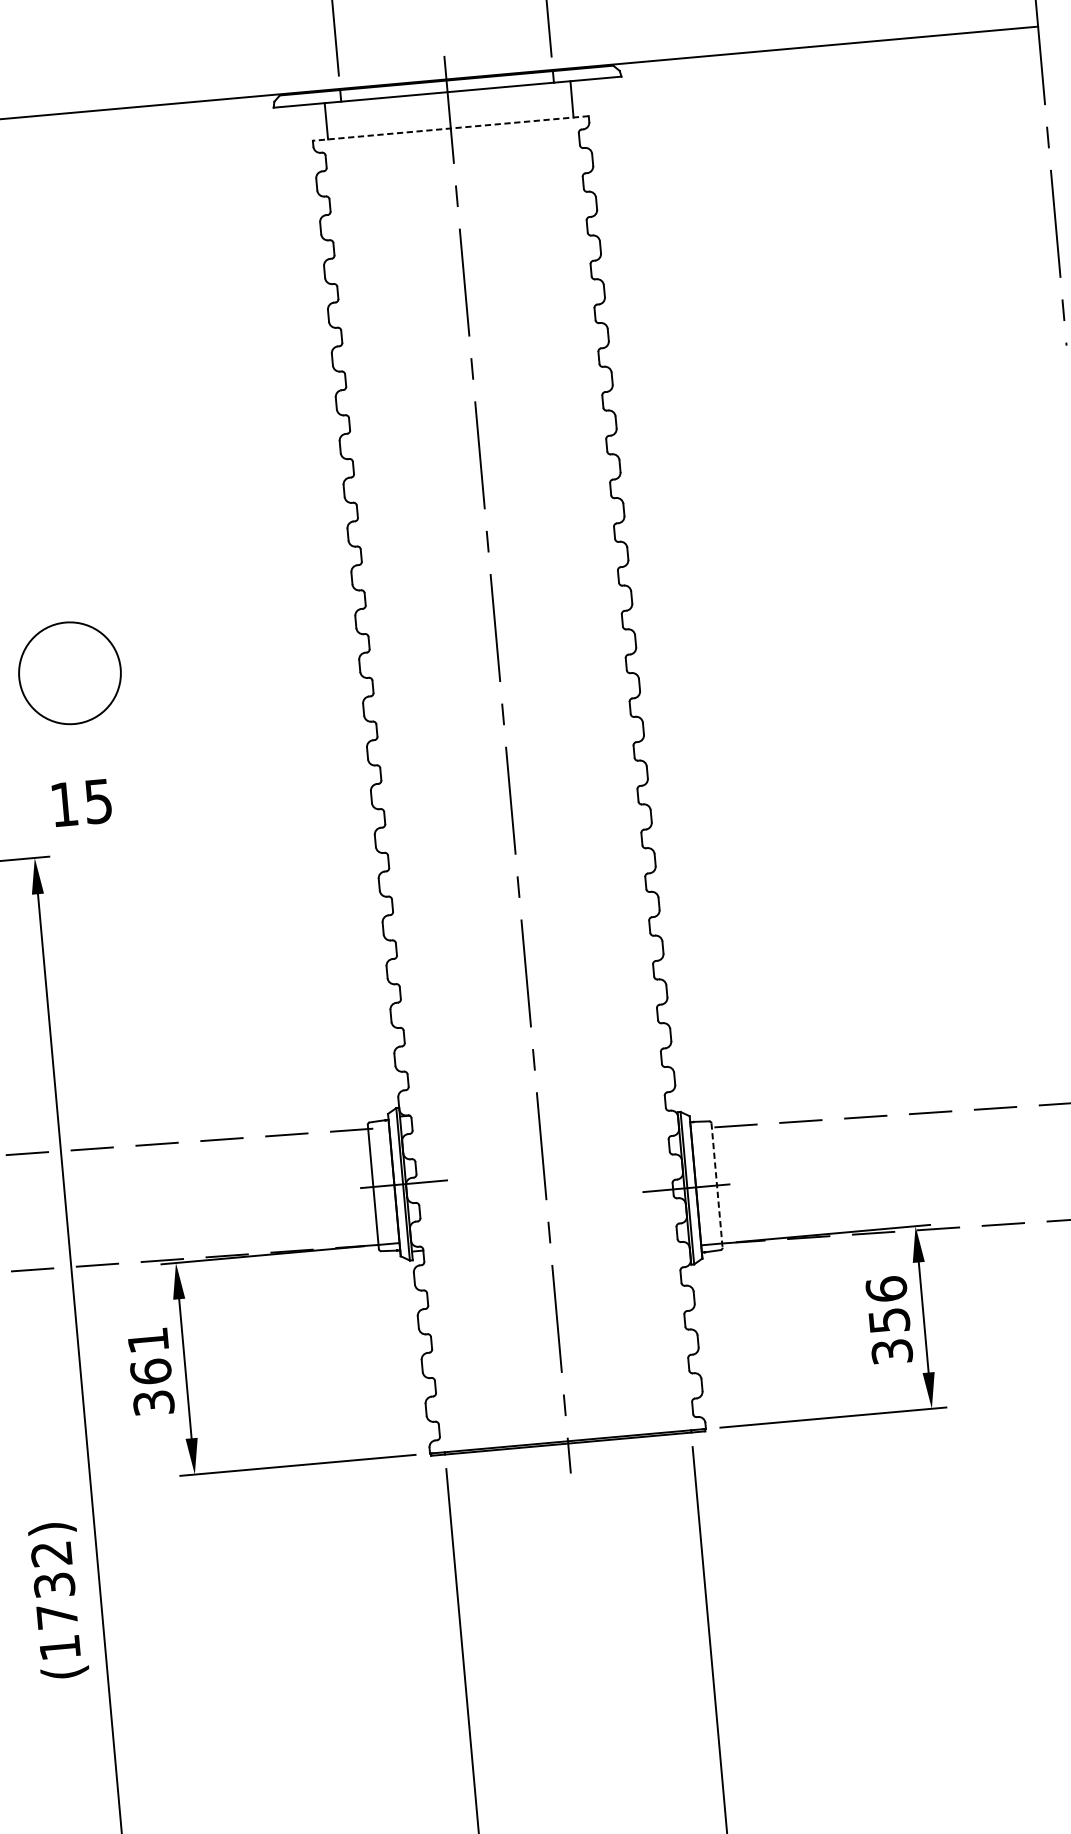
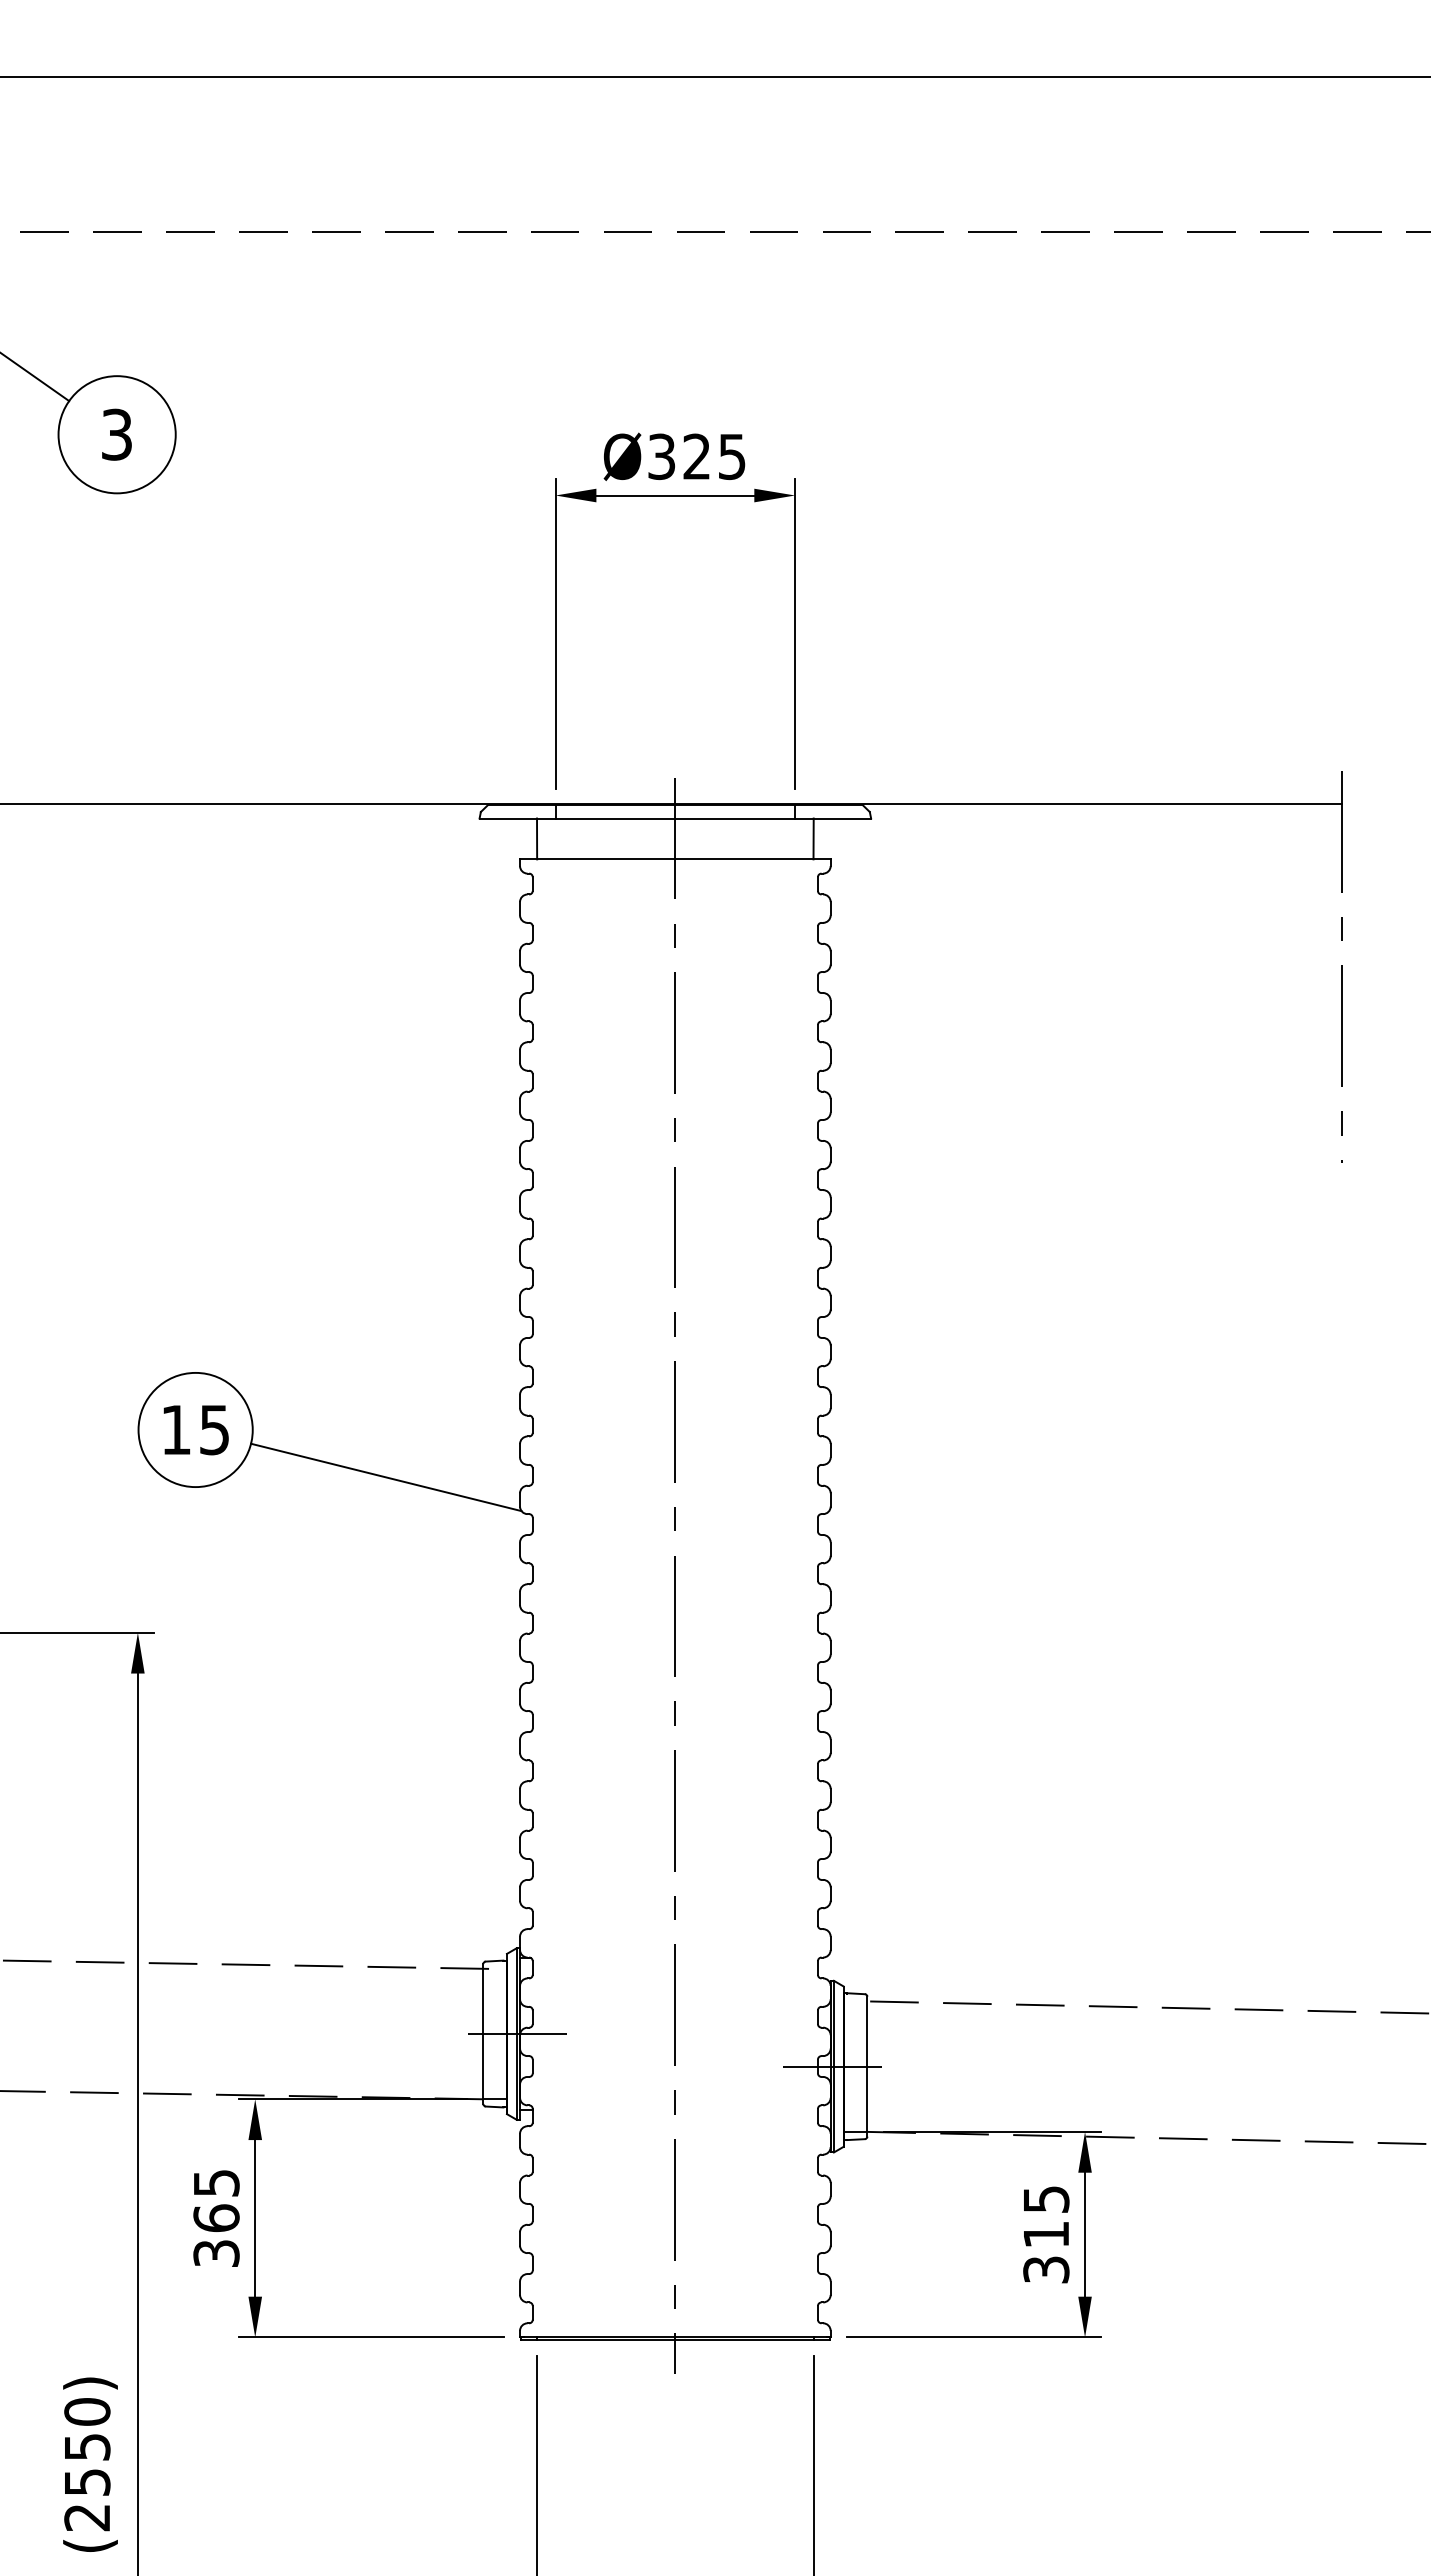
line: (450, 128) -> (674, 859), dashed -> solid
line: (243, 700) -> (386, 1477), added
text: (81, 803) -> (195, 1430), moved
line: (717, 1185) -> (867, 2066), dashed -> solid
text: (888, 1304) -> (1046, 2216), 356 -> 315
text: (148, 1340) -> (216, 2183), 361 -> 365
text: (55, 1600) -> (87, 2464), (1732) -> (2550)

